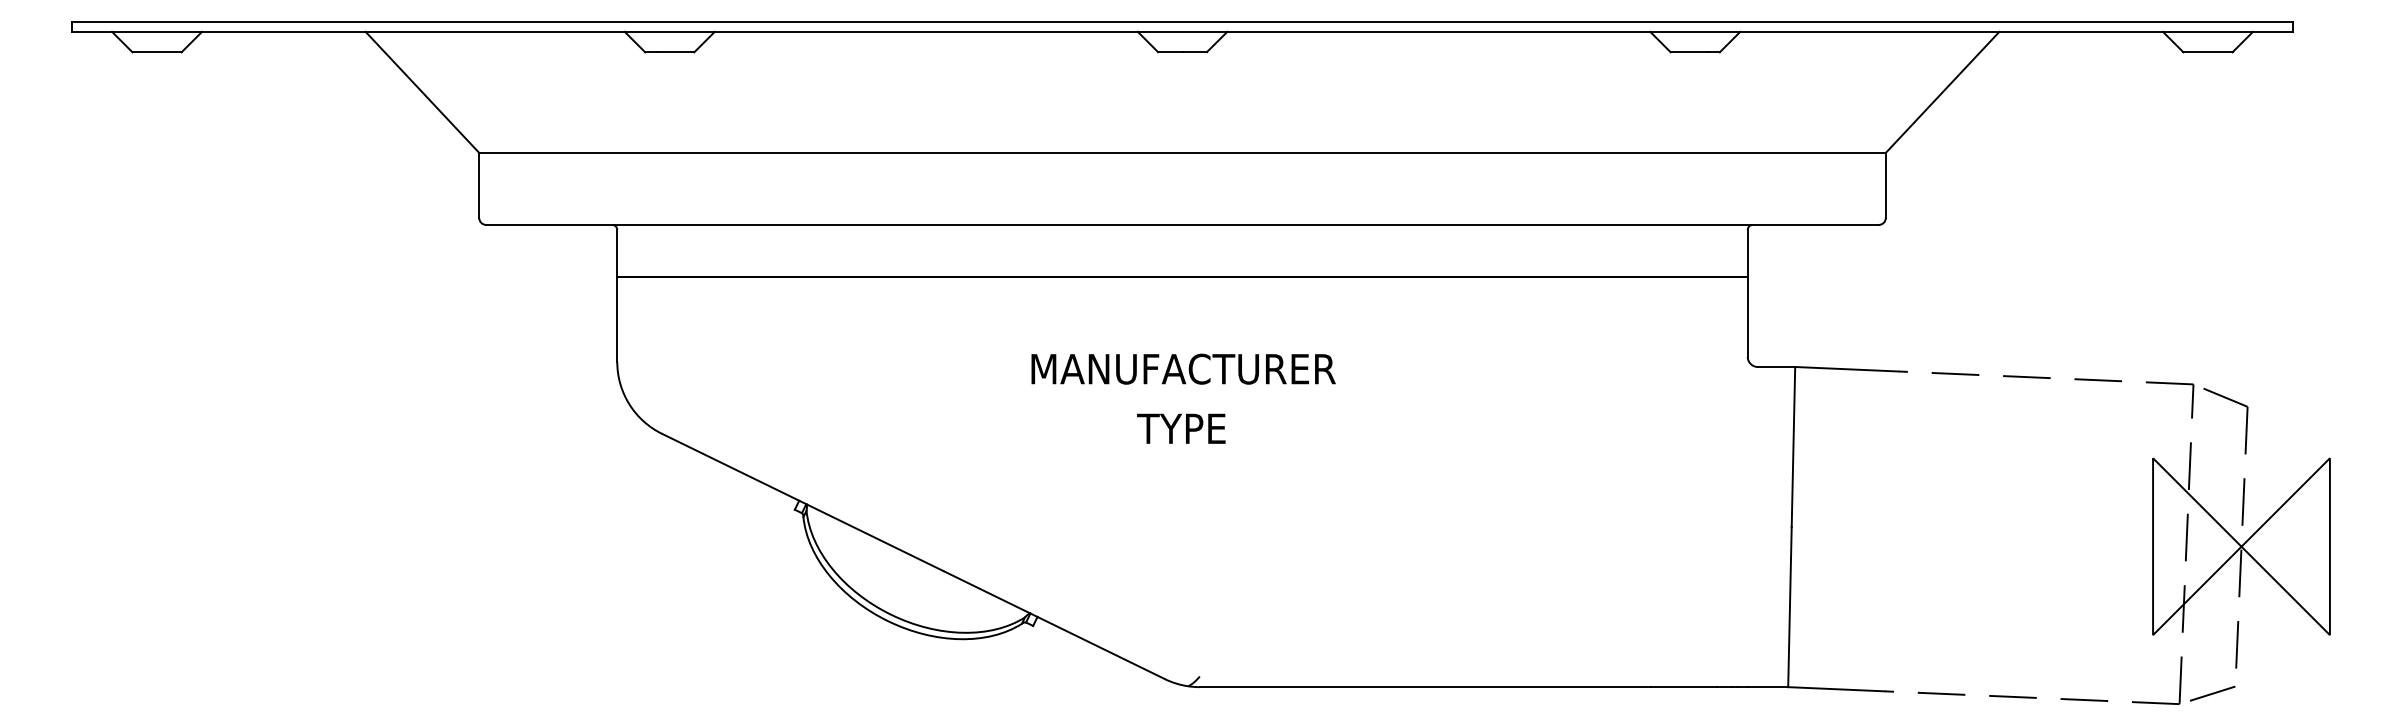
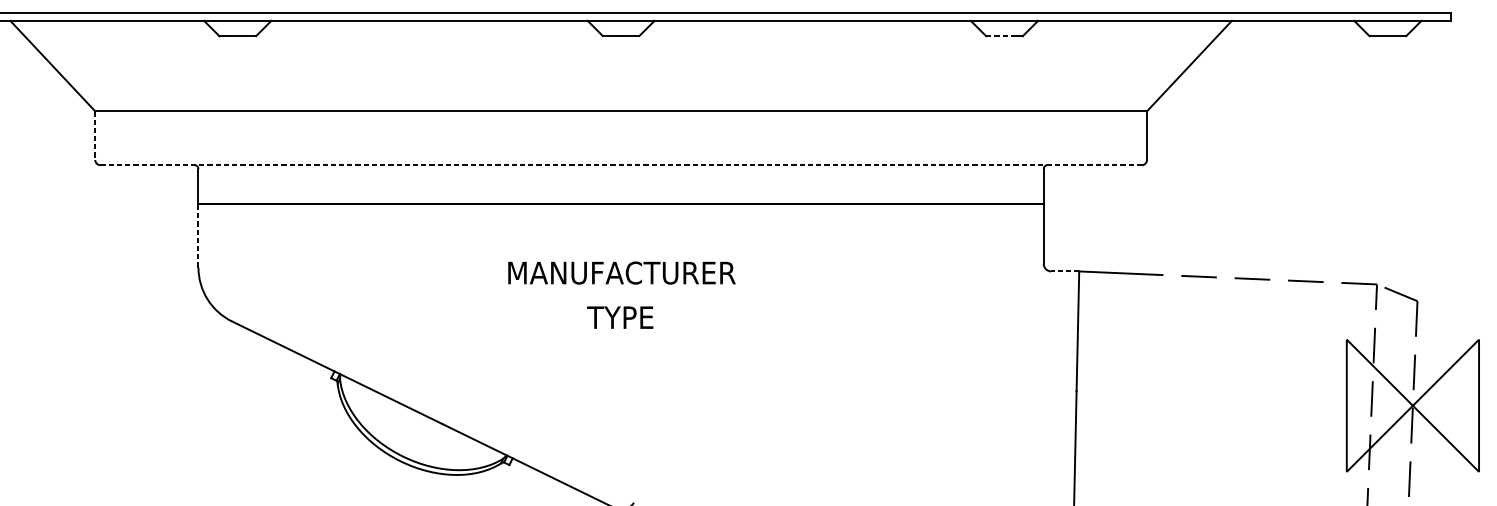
line: (1689, 52) -> (1000, 36), solid -> dashed
line: (479, 185) -> (95, 135), solid -> dashed
line: (1183, 224) -> (621, 164), solid -> dashed
line: (617, 319) -> (198, 235), solid -> dashed
line: (1776, 367) -> (1065, 271), solid -> dashed

